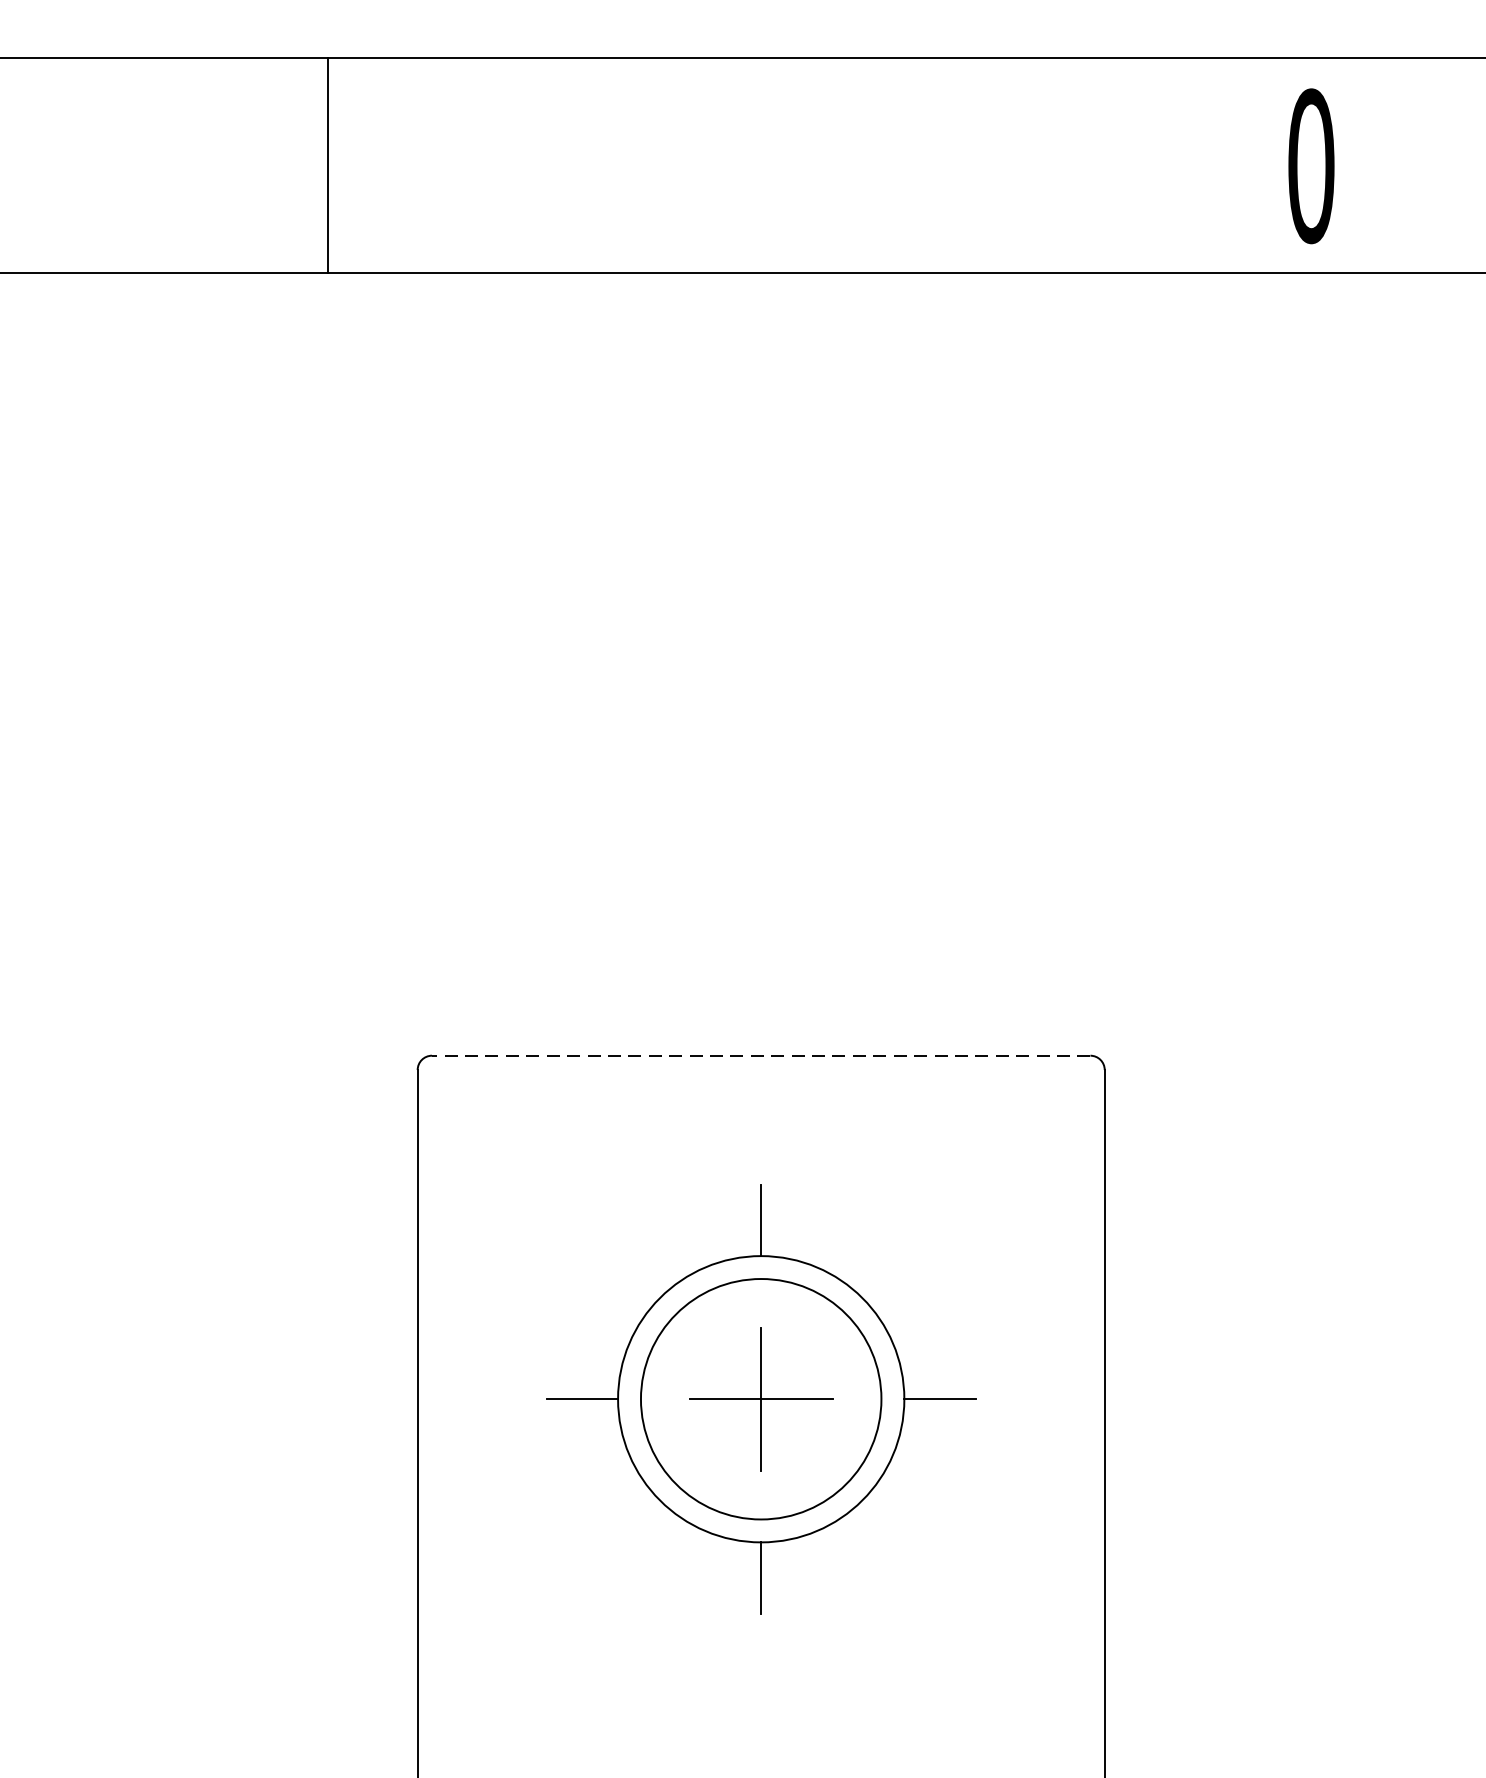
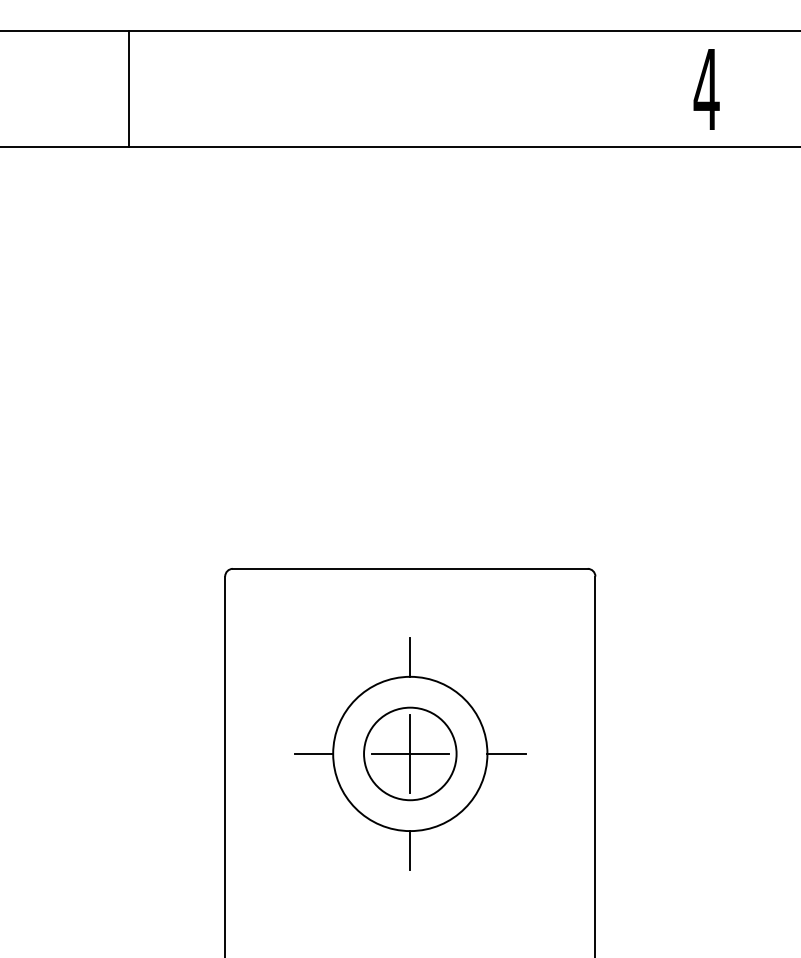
line: (327, 166) -> (128, 89), moved
text: (1310, 166) -> (706, 89), 0 -> 4
line: (759, 1055) -> (409, 568), dashed -> solid
circle: (761, 1398) -> (410, 753), size x0.71

